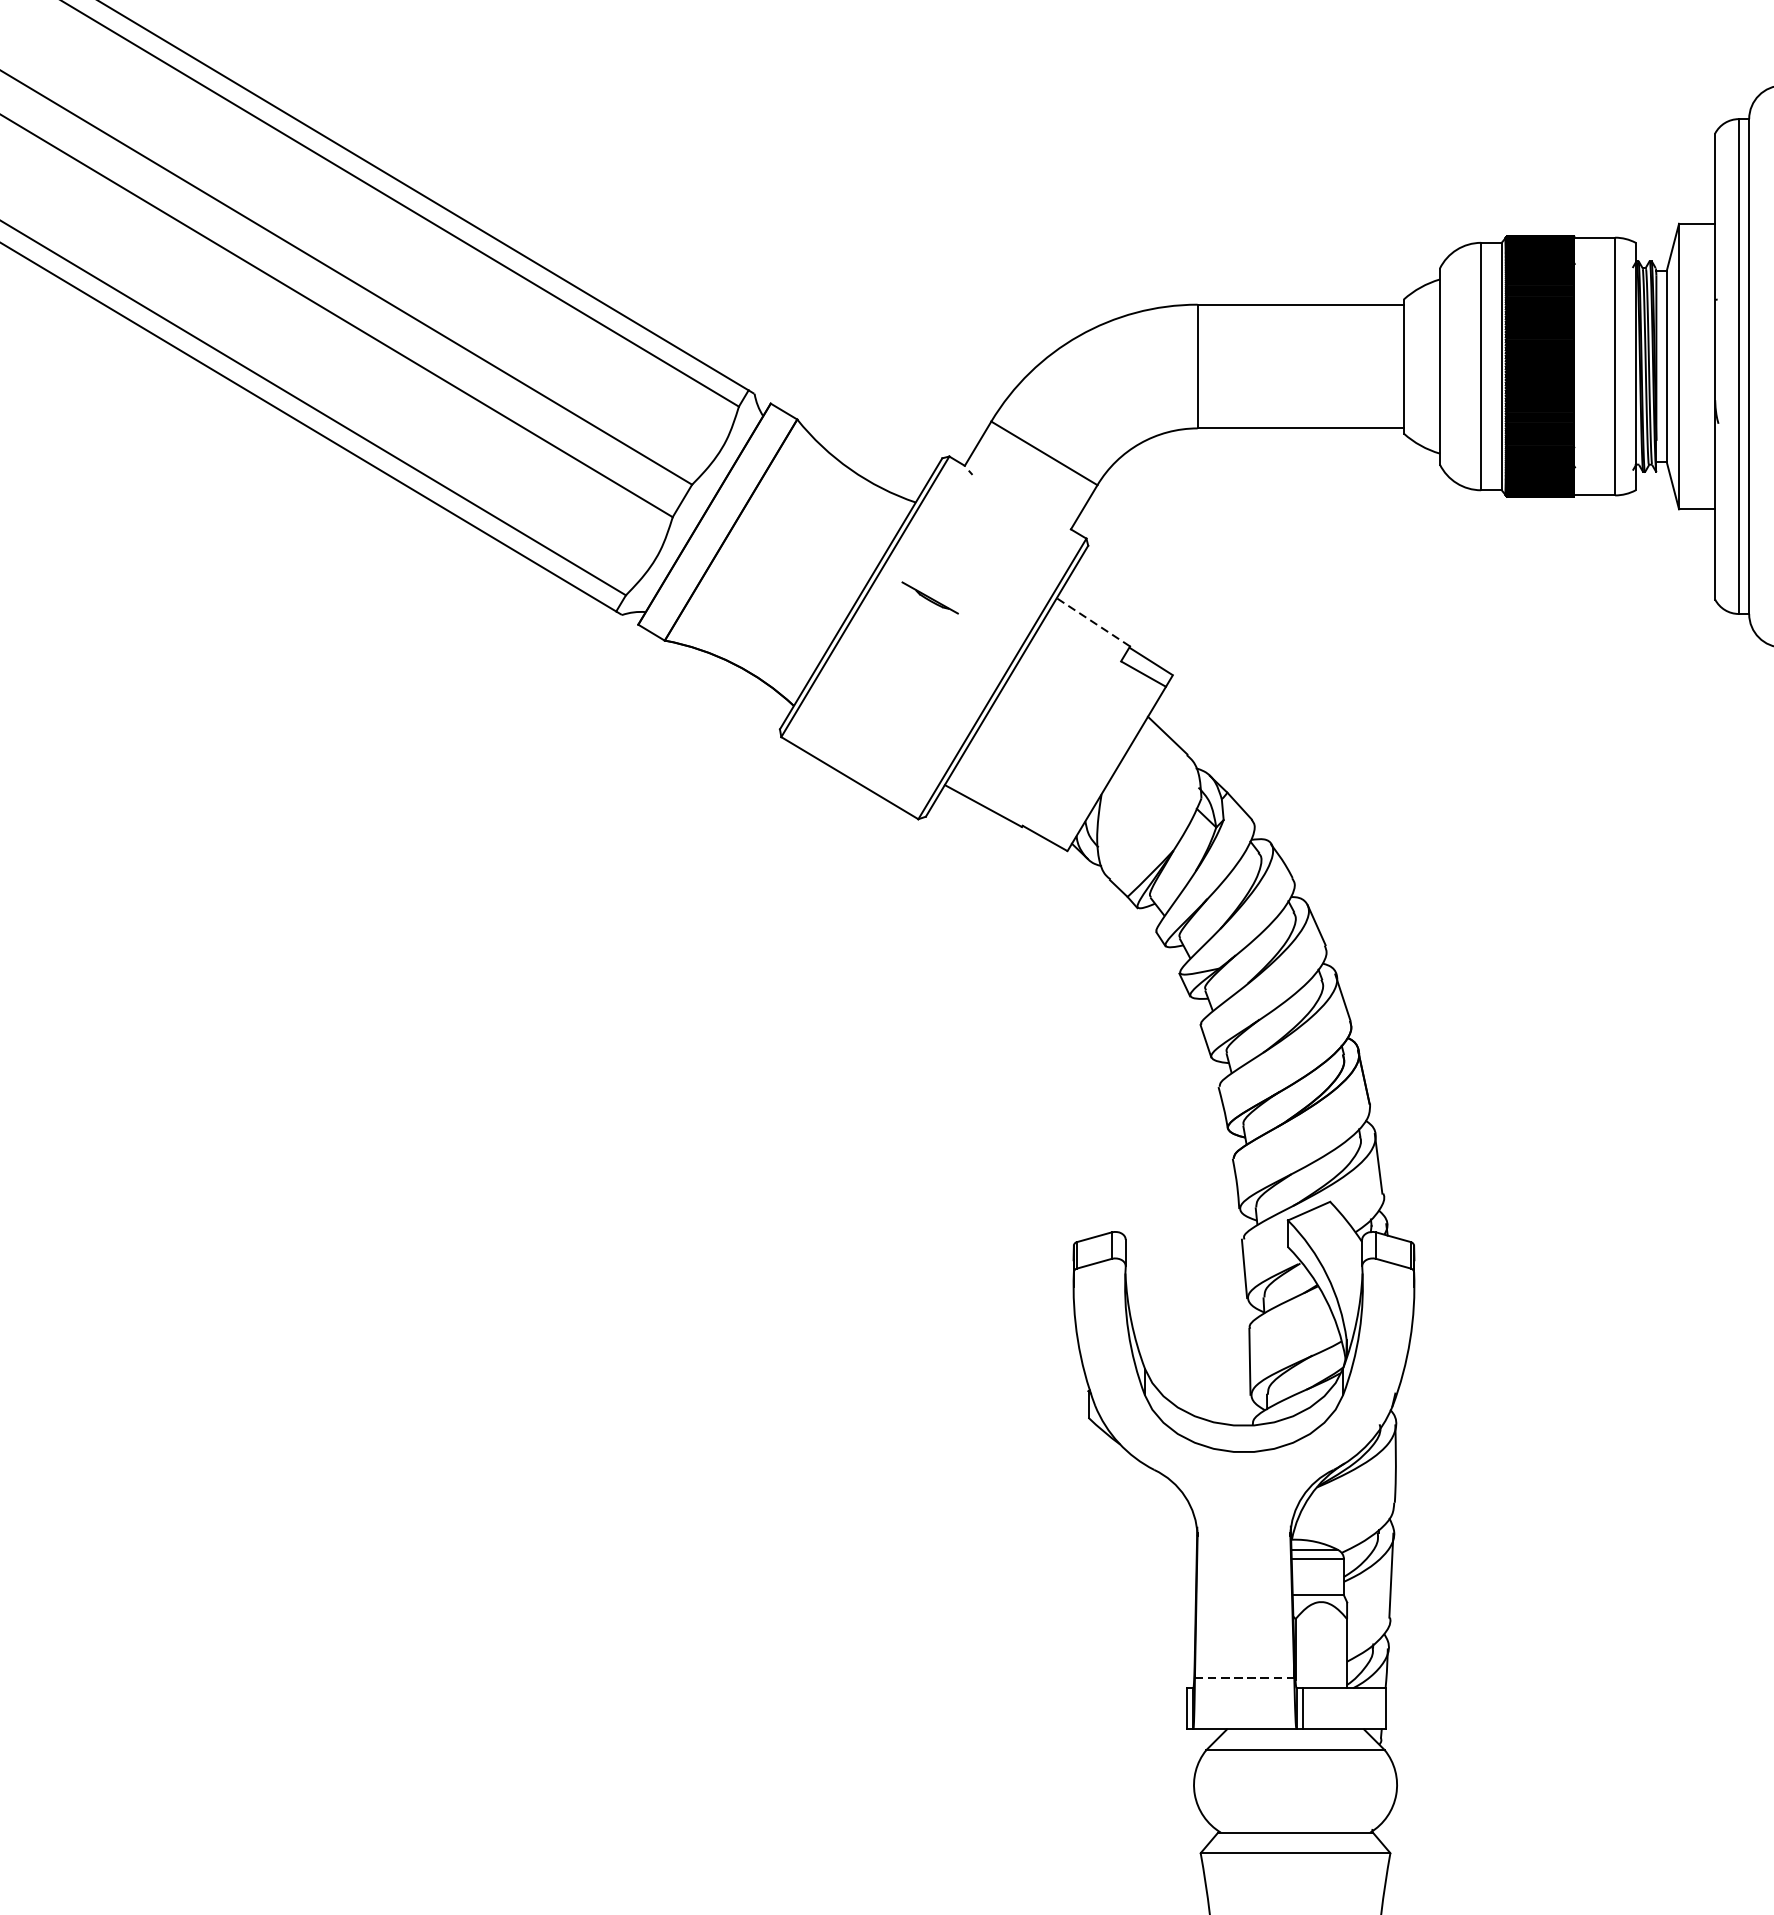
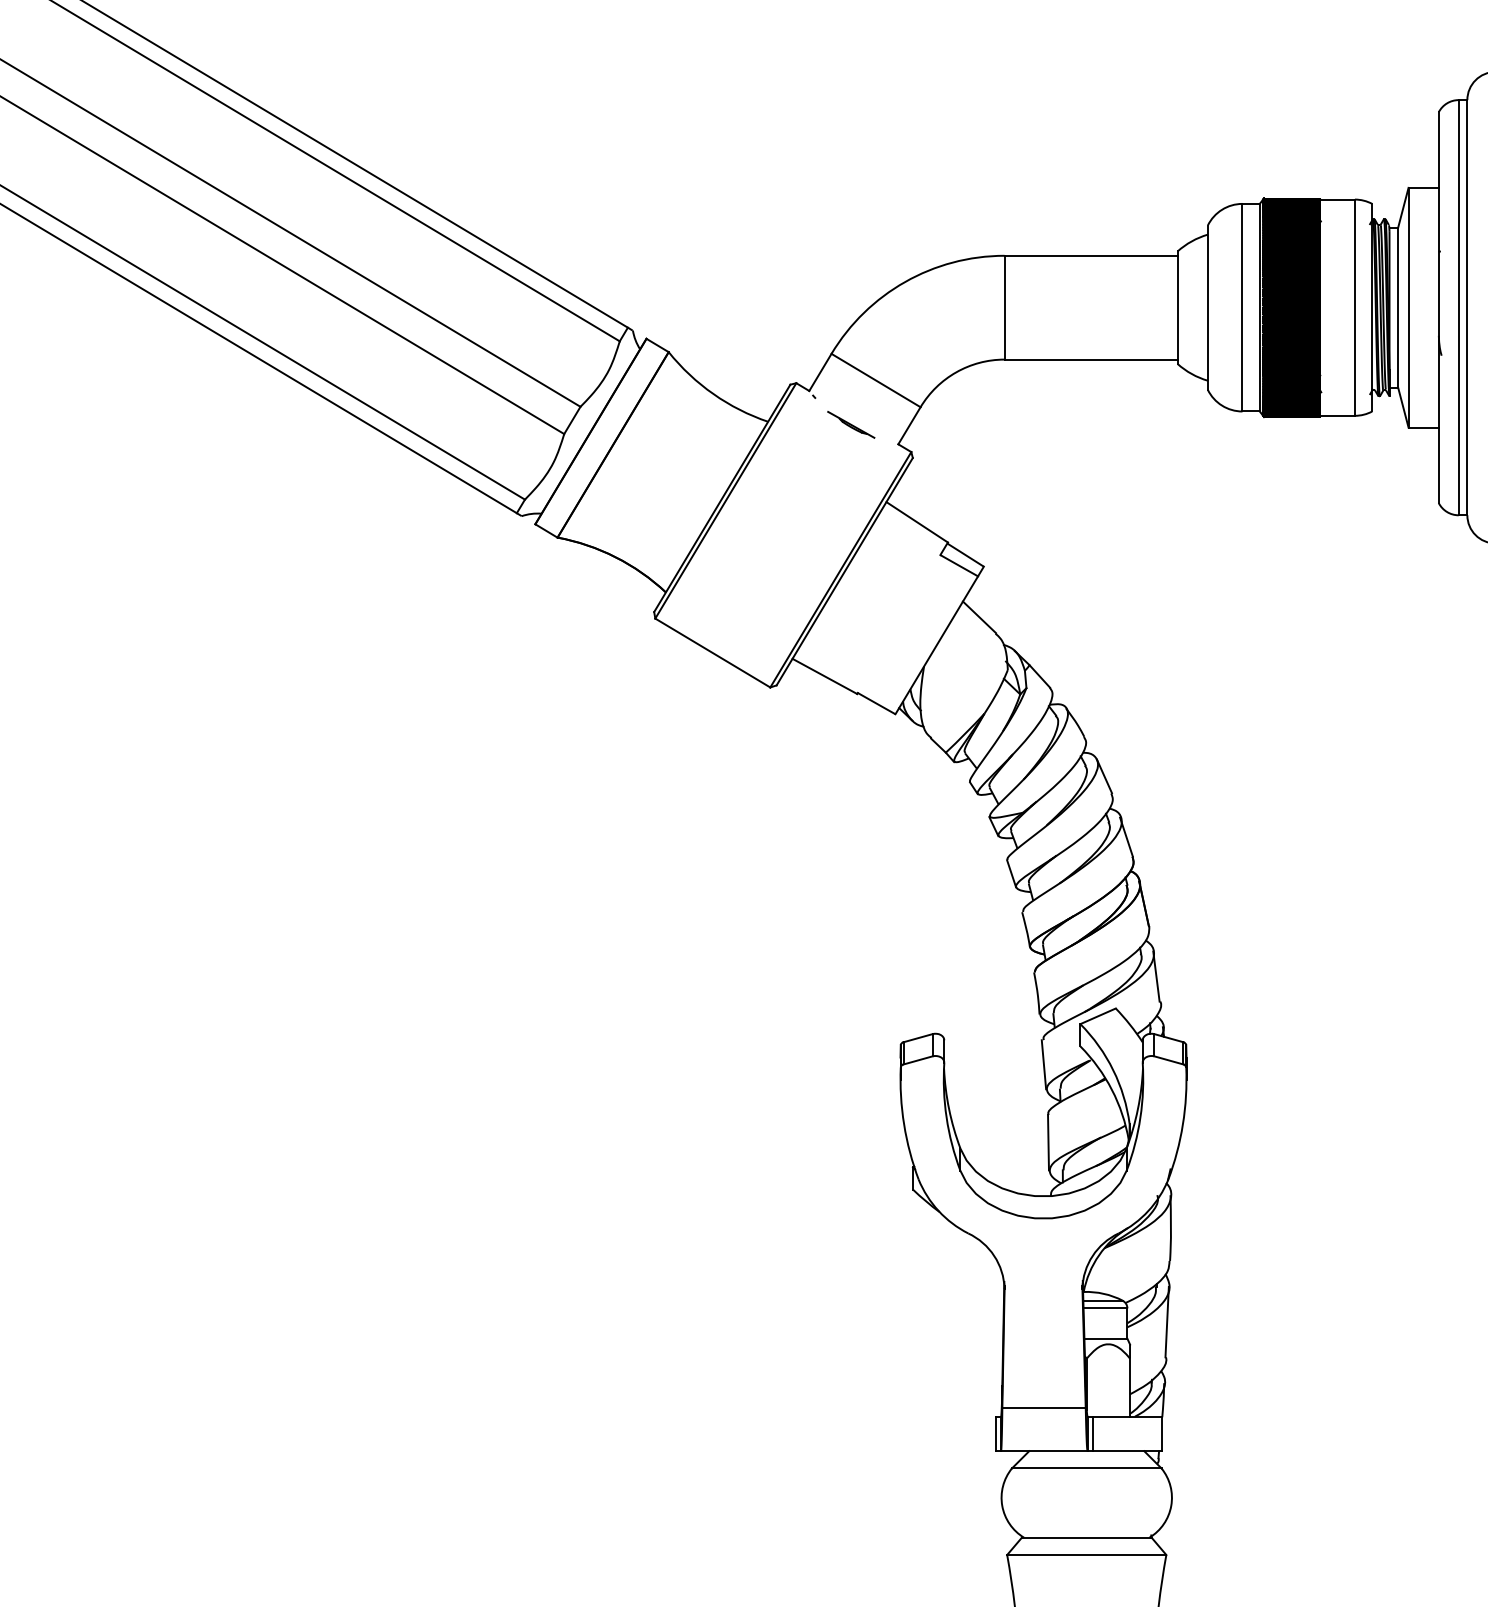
part: (930, 597) -> (851, 424), moved
line: (1093, 622) -> (917, 522), dashed -> solid
line: (1245, 1677) -> (1044, 1407), dashed -> solid

